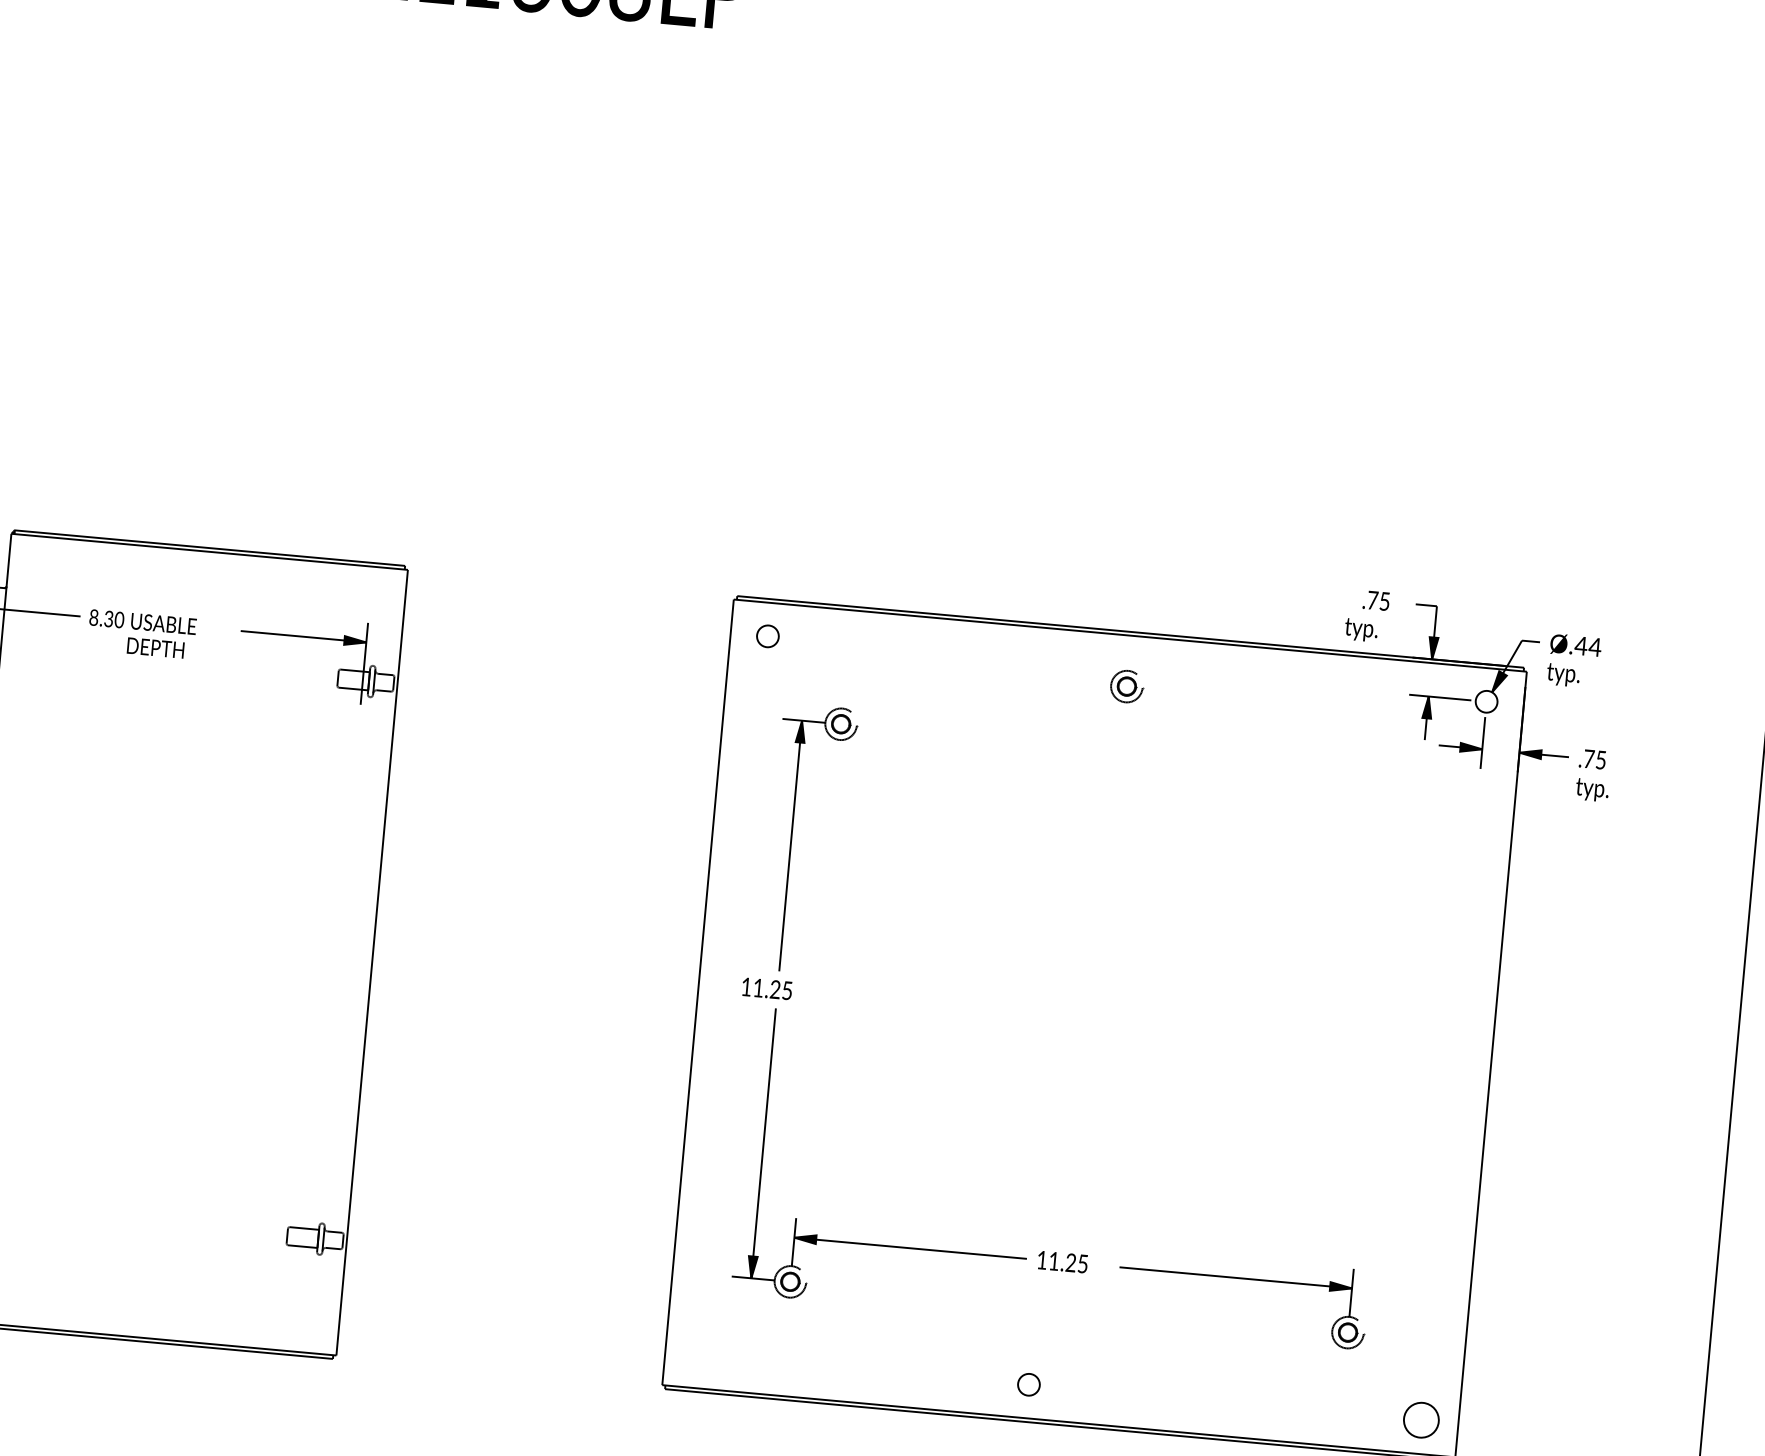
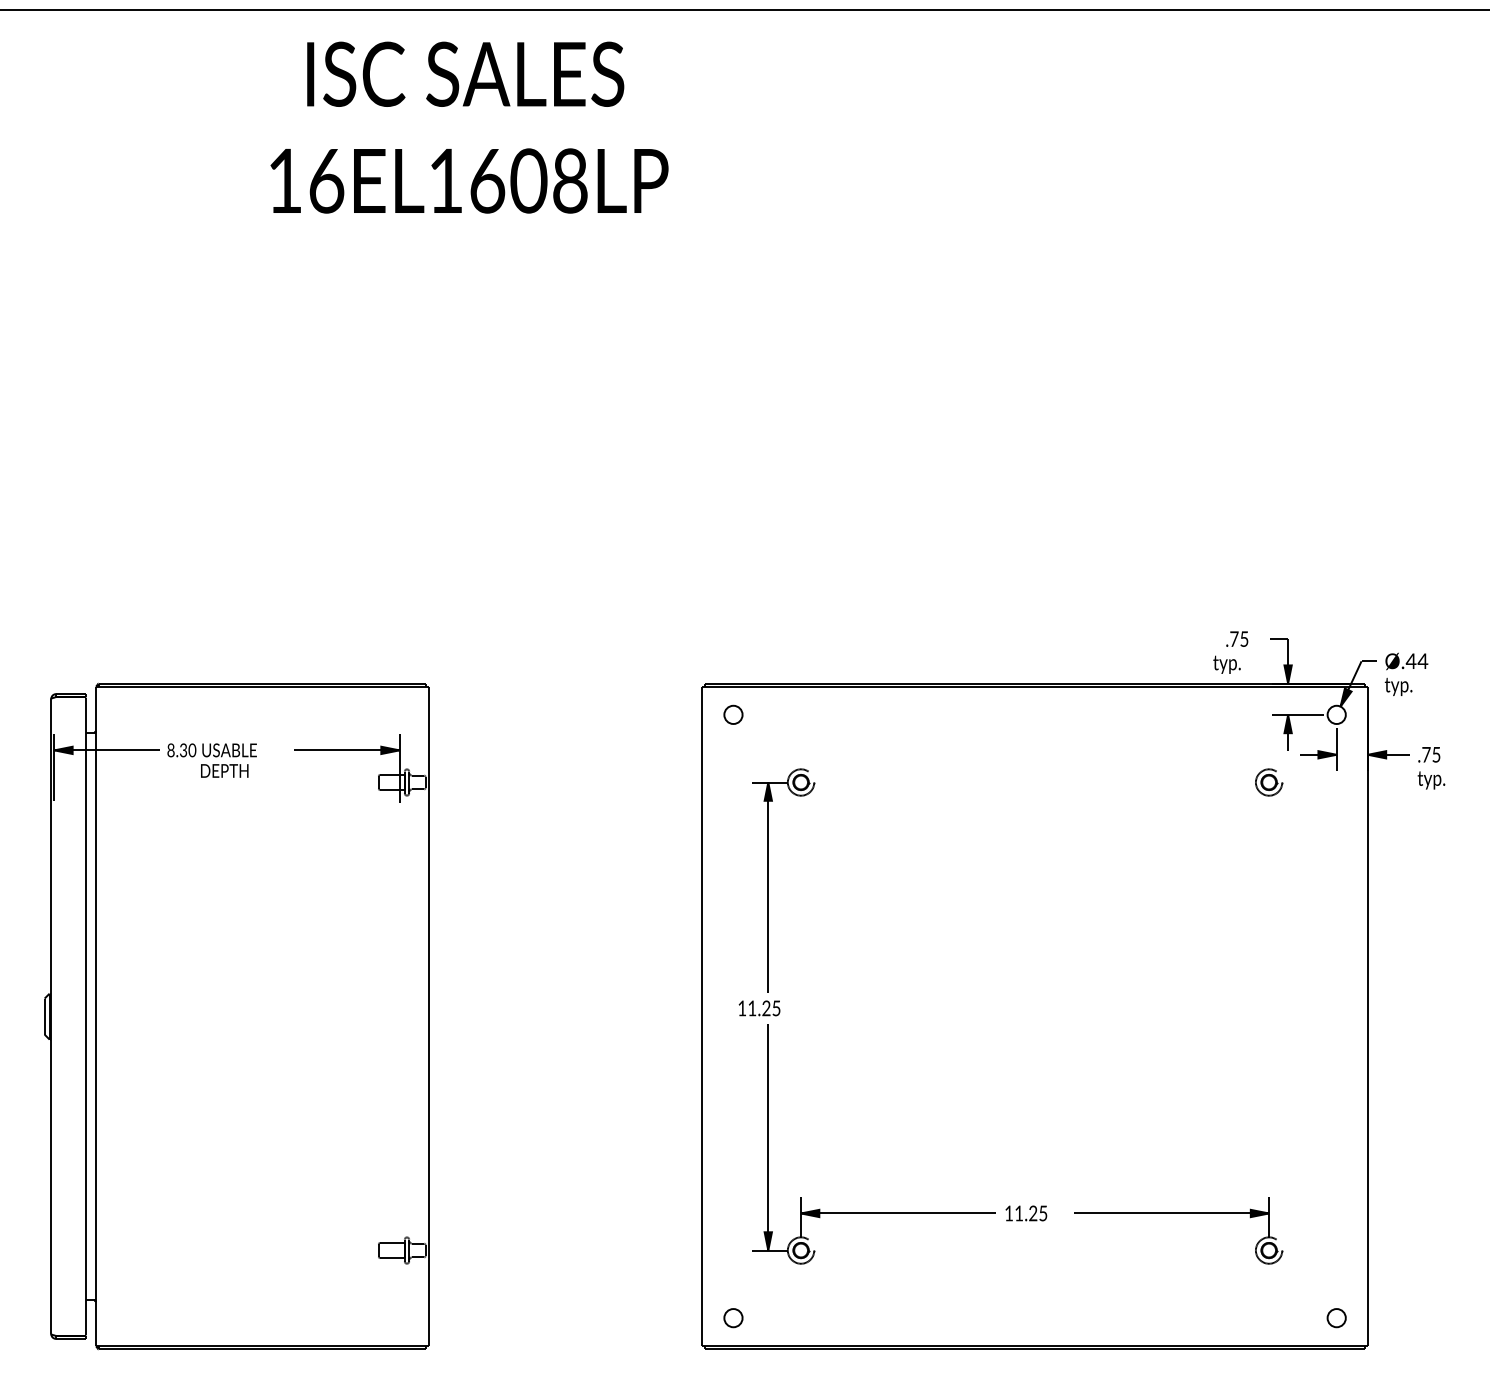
part: (1127, 686) -> (1269, 782), moved
part: (1028, 1385) -> (733, 1318), moved
part: (1420, 1420) -> (1336, 1318), size x0.62

